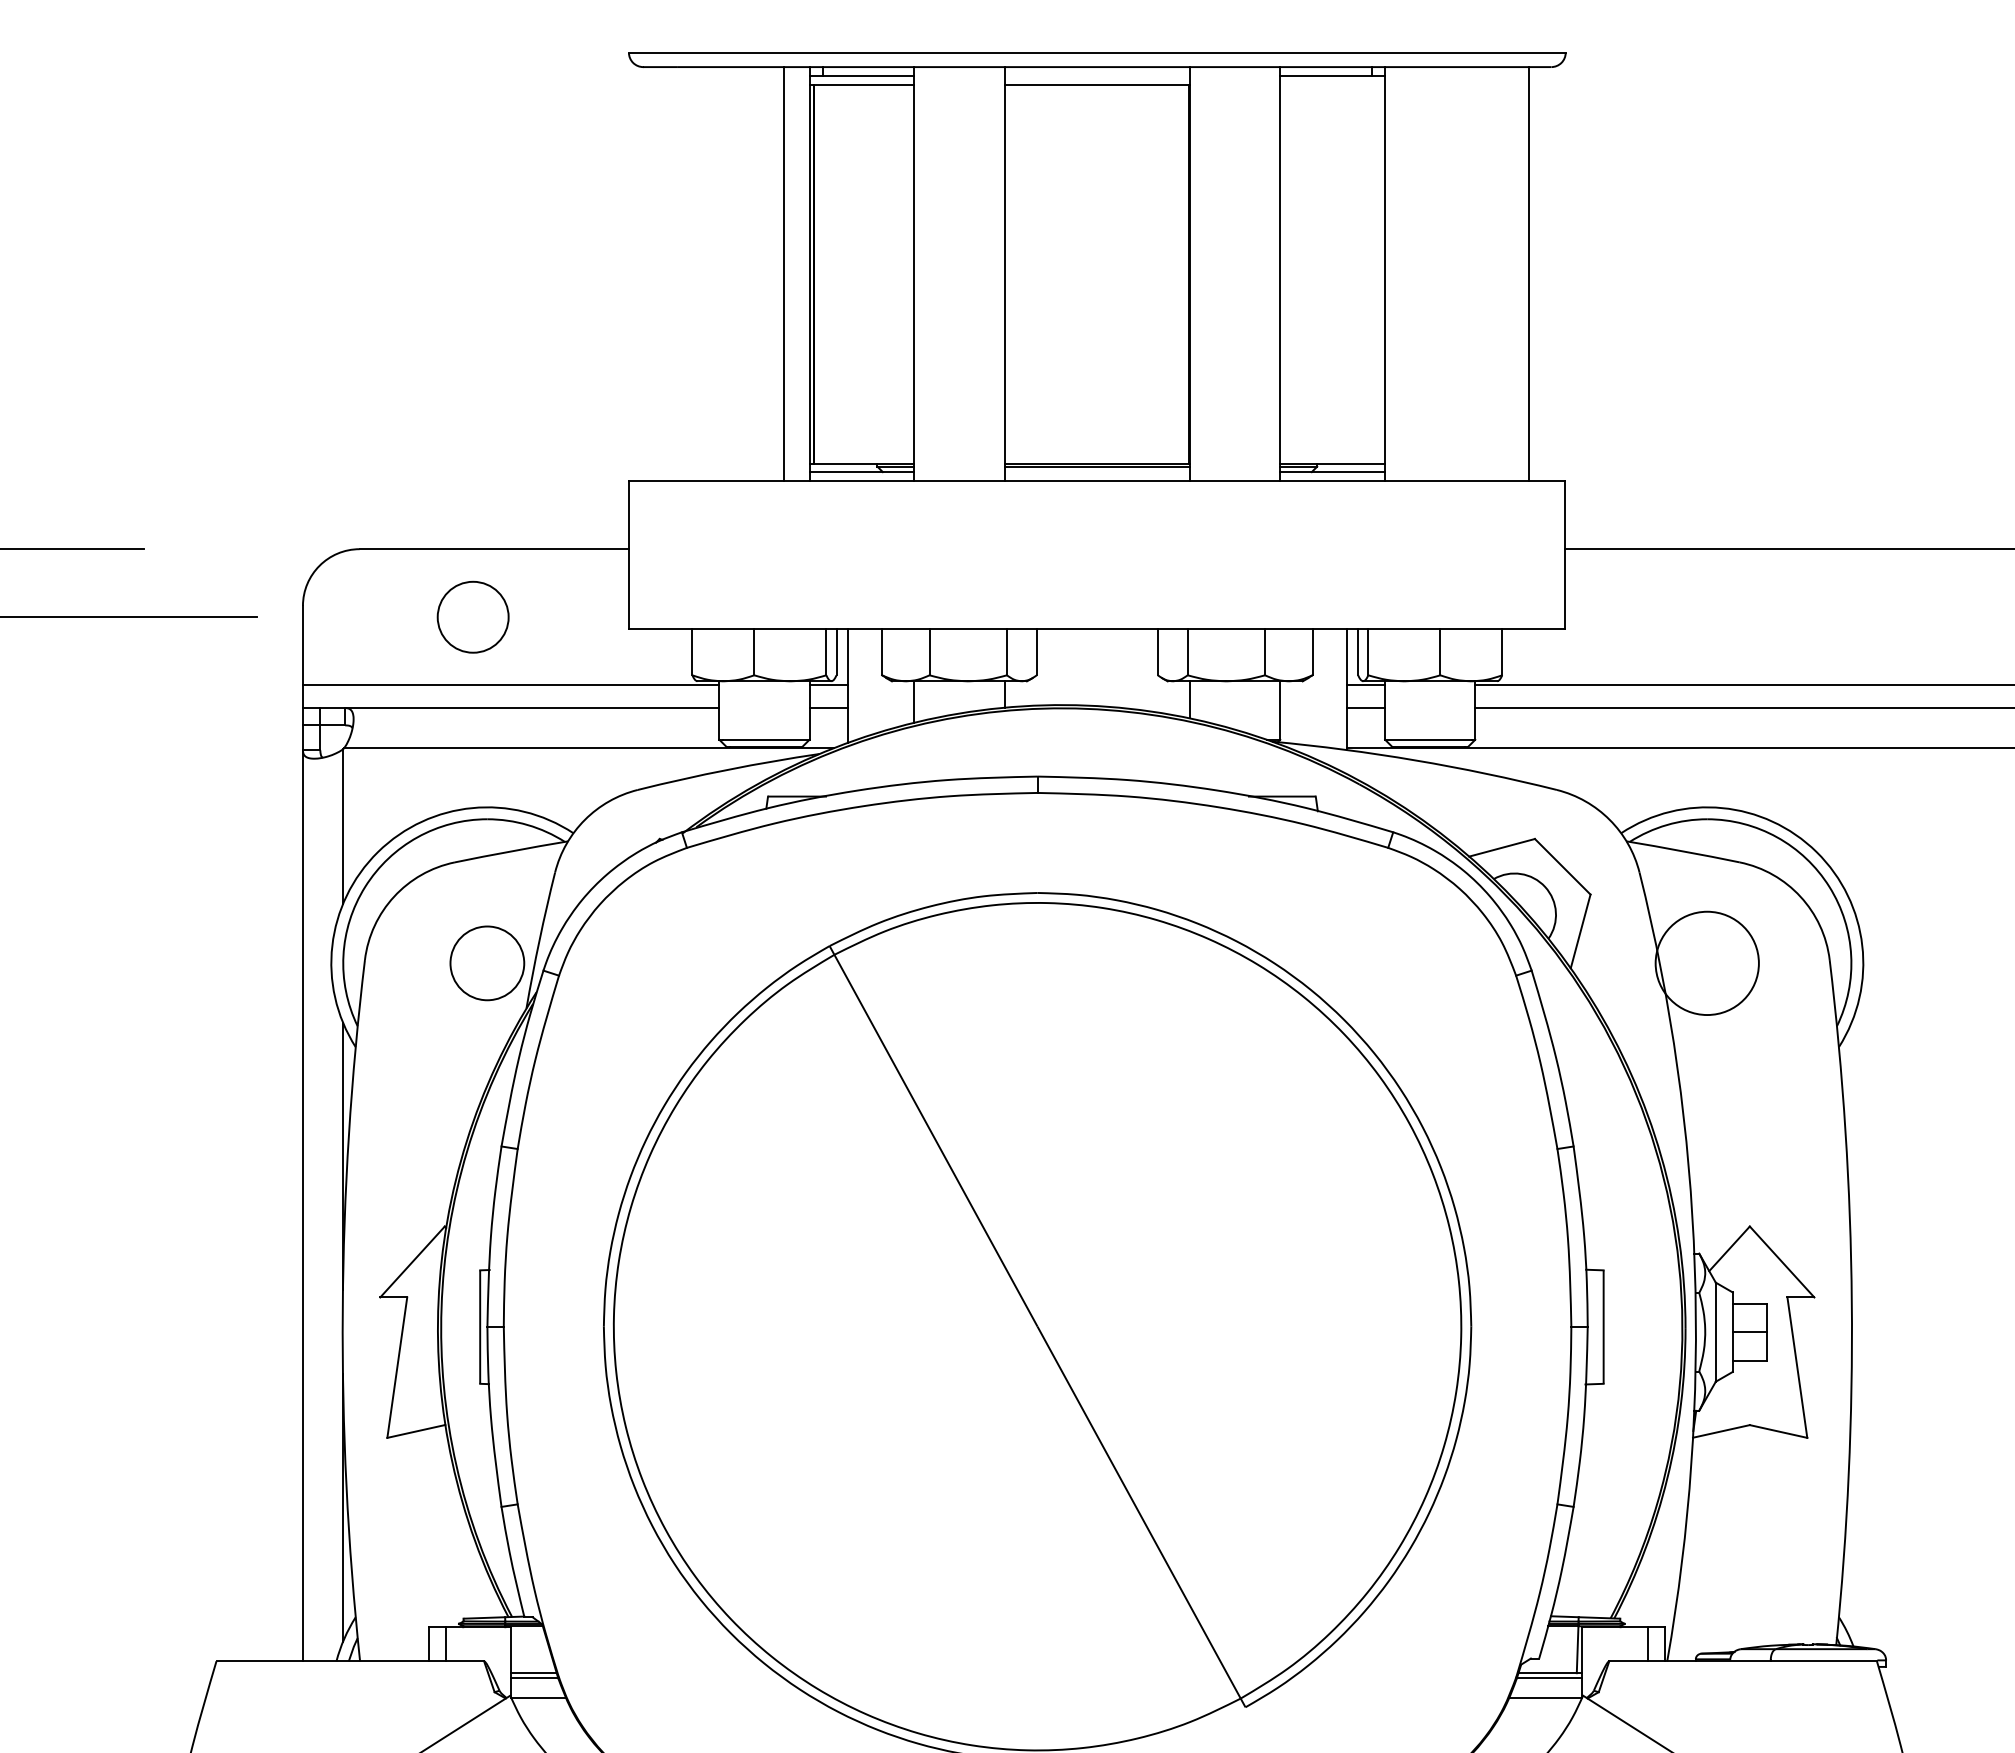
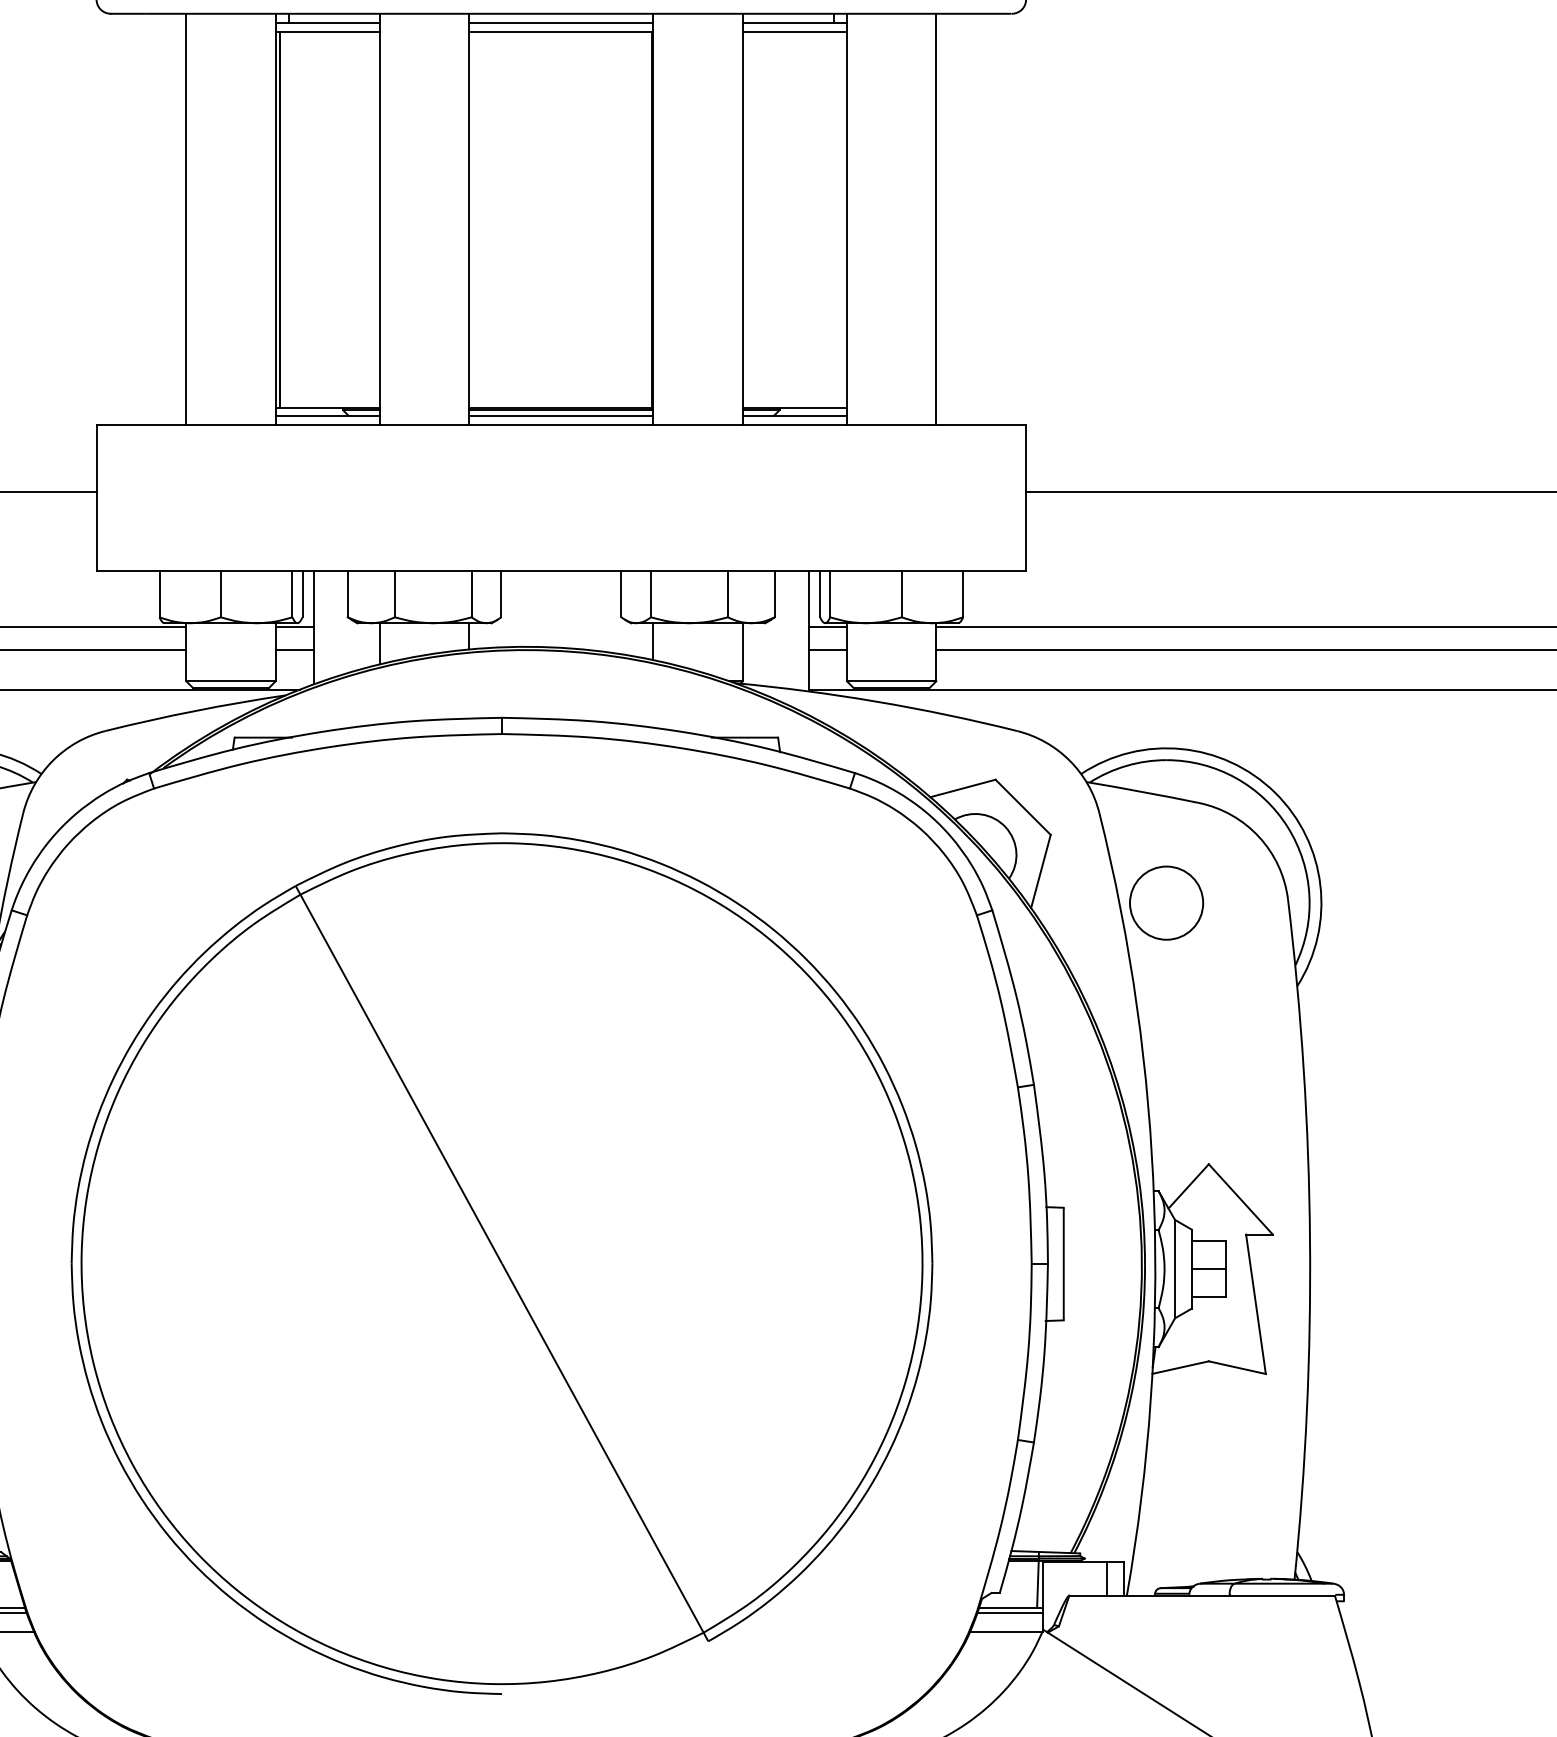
line: (1097, 76) -> (561, 23), added
line: (1332, 85) -> (794, 32), added
line: (784, 274) -> (186, 219), moved
line: (1529, 274) -> (936, 219), moved
line: (1097, 472) -> (561, 416), added
circle: (1707, 963) -> (1166, 903), size x0.71

